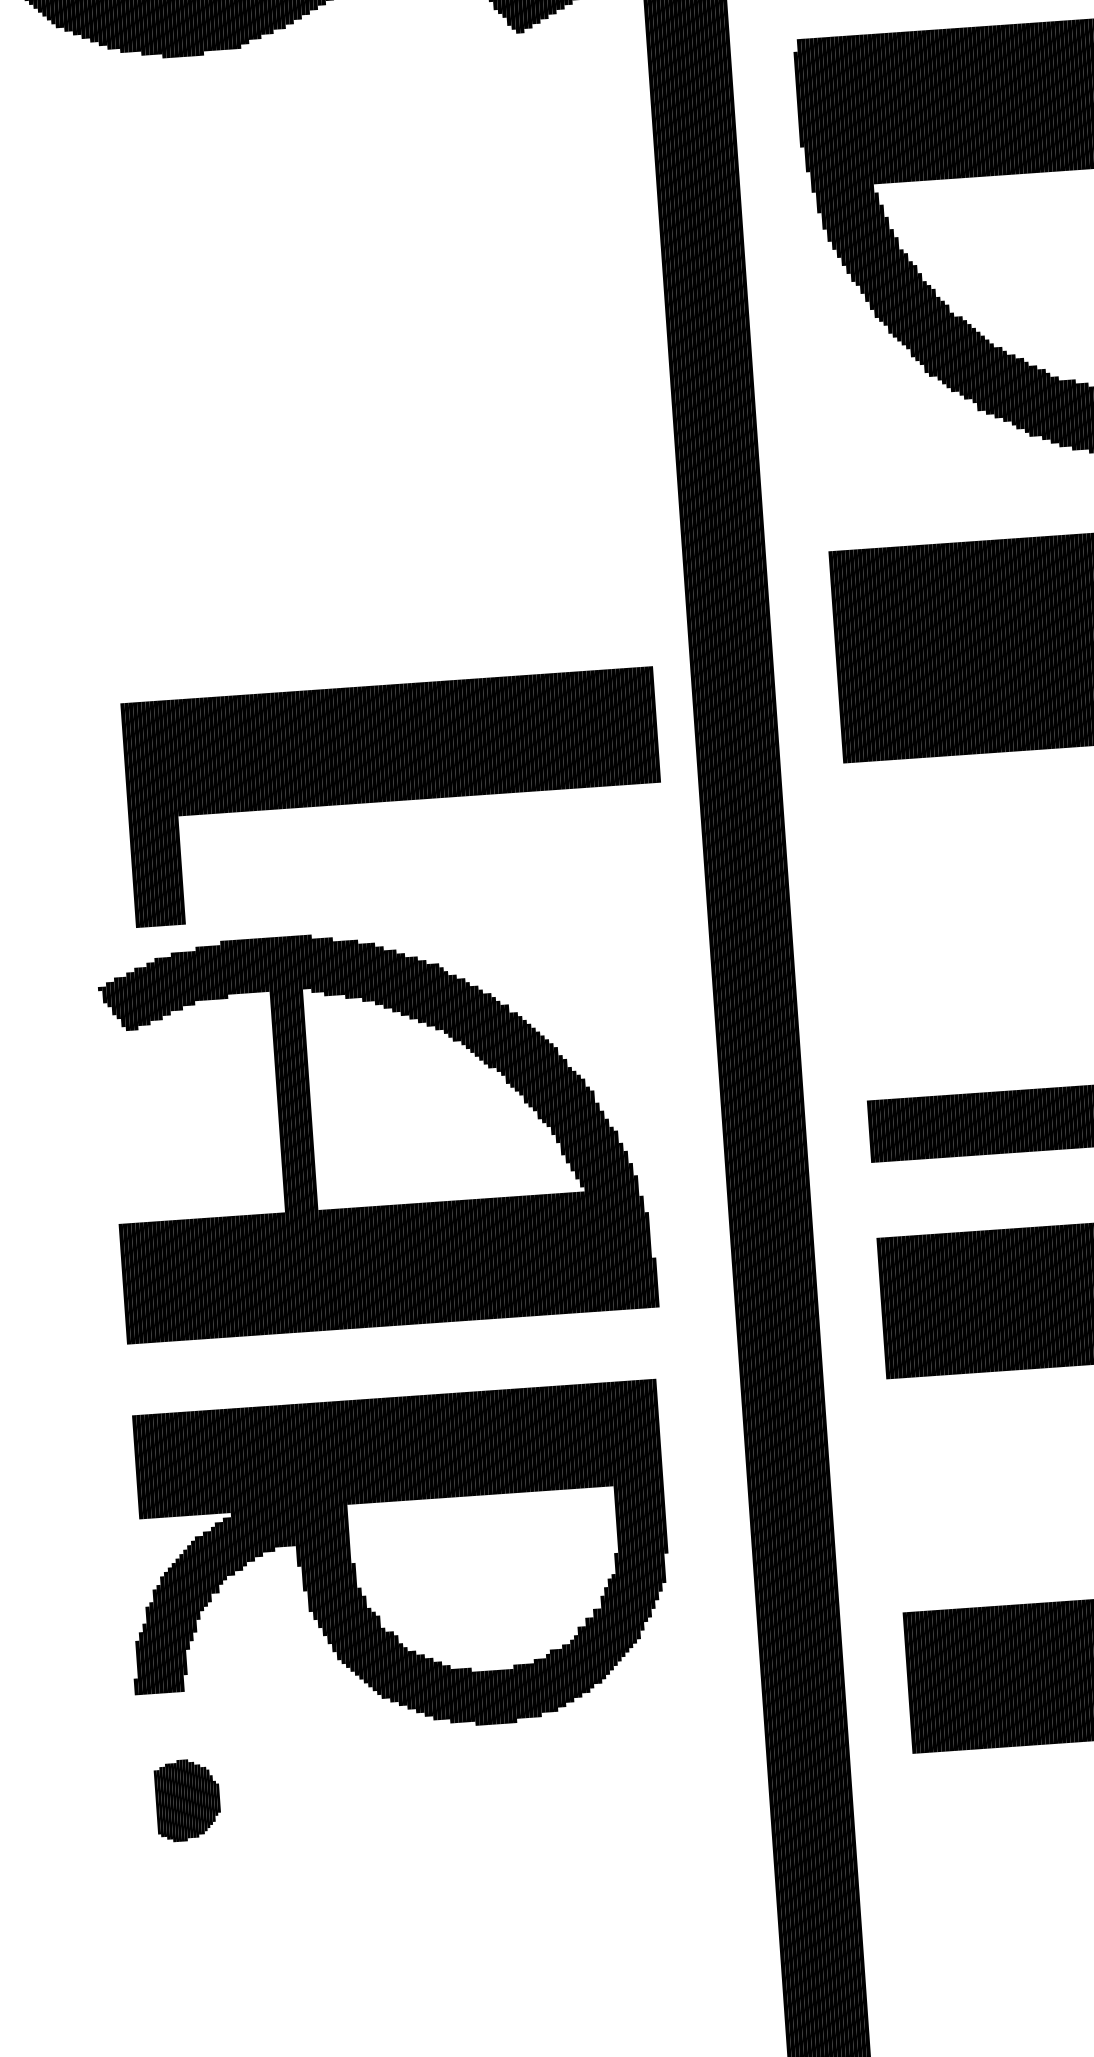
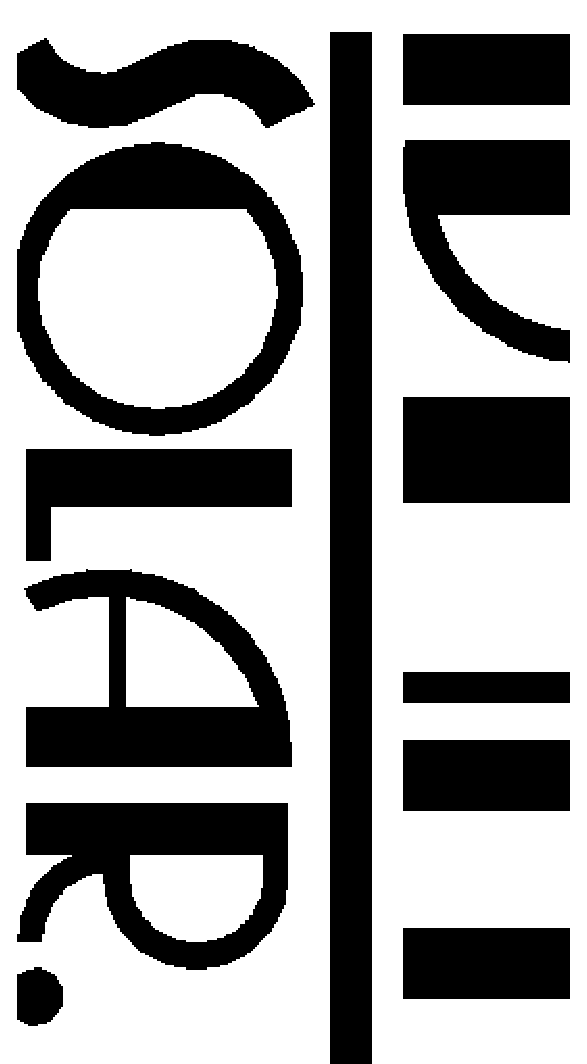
part: (327, 369) -> (159, 288), added
part: (393, 796) -> (158, 504), moved
part: (186, 1800) -> (39, 996), size x1.43

